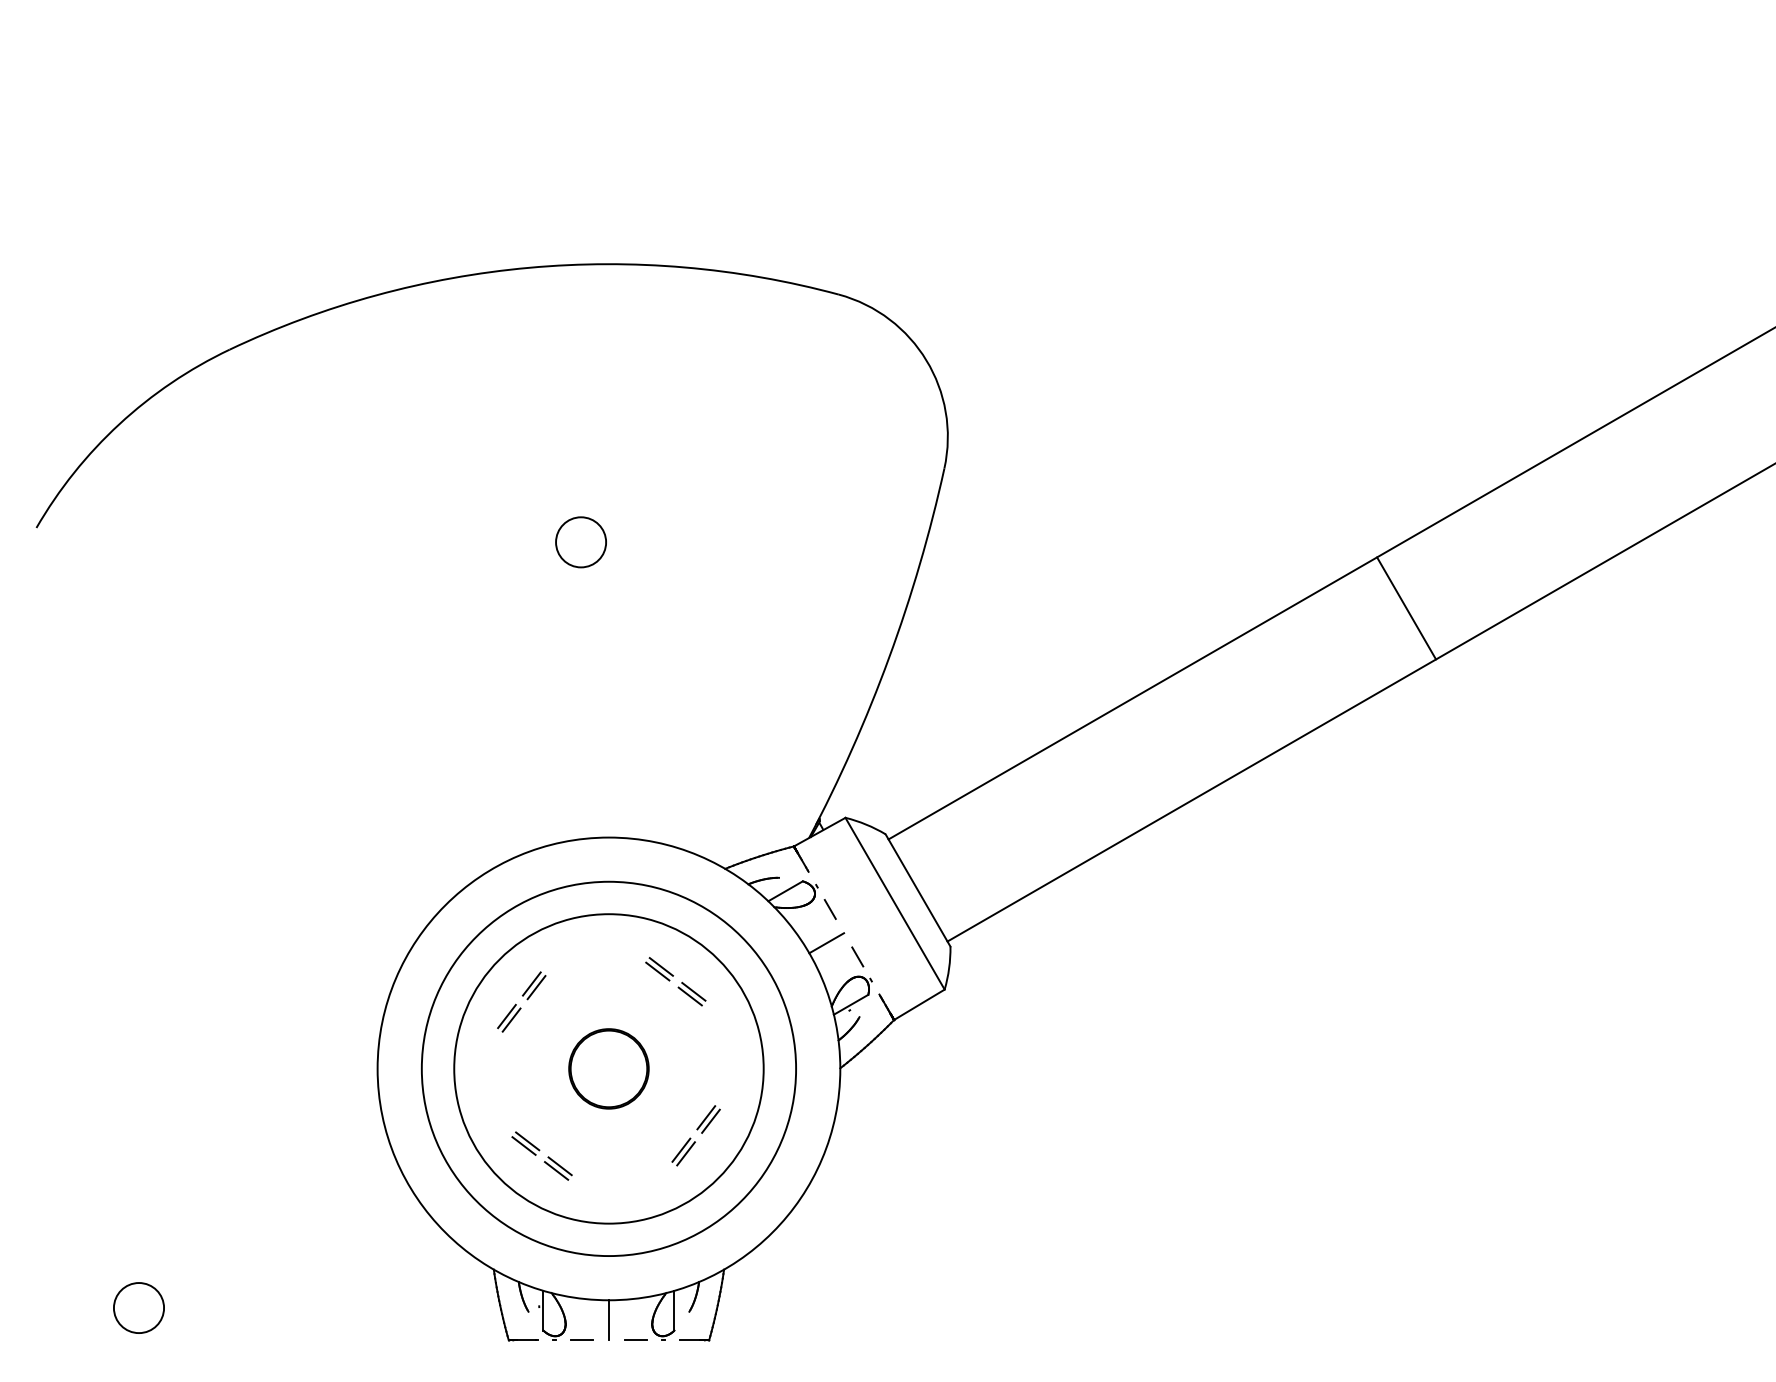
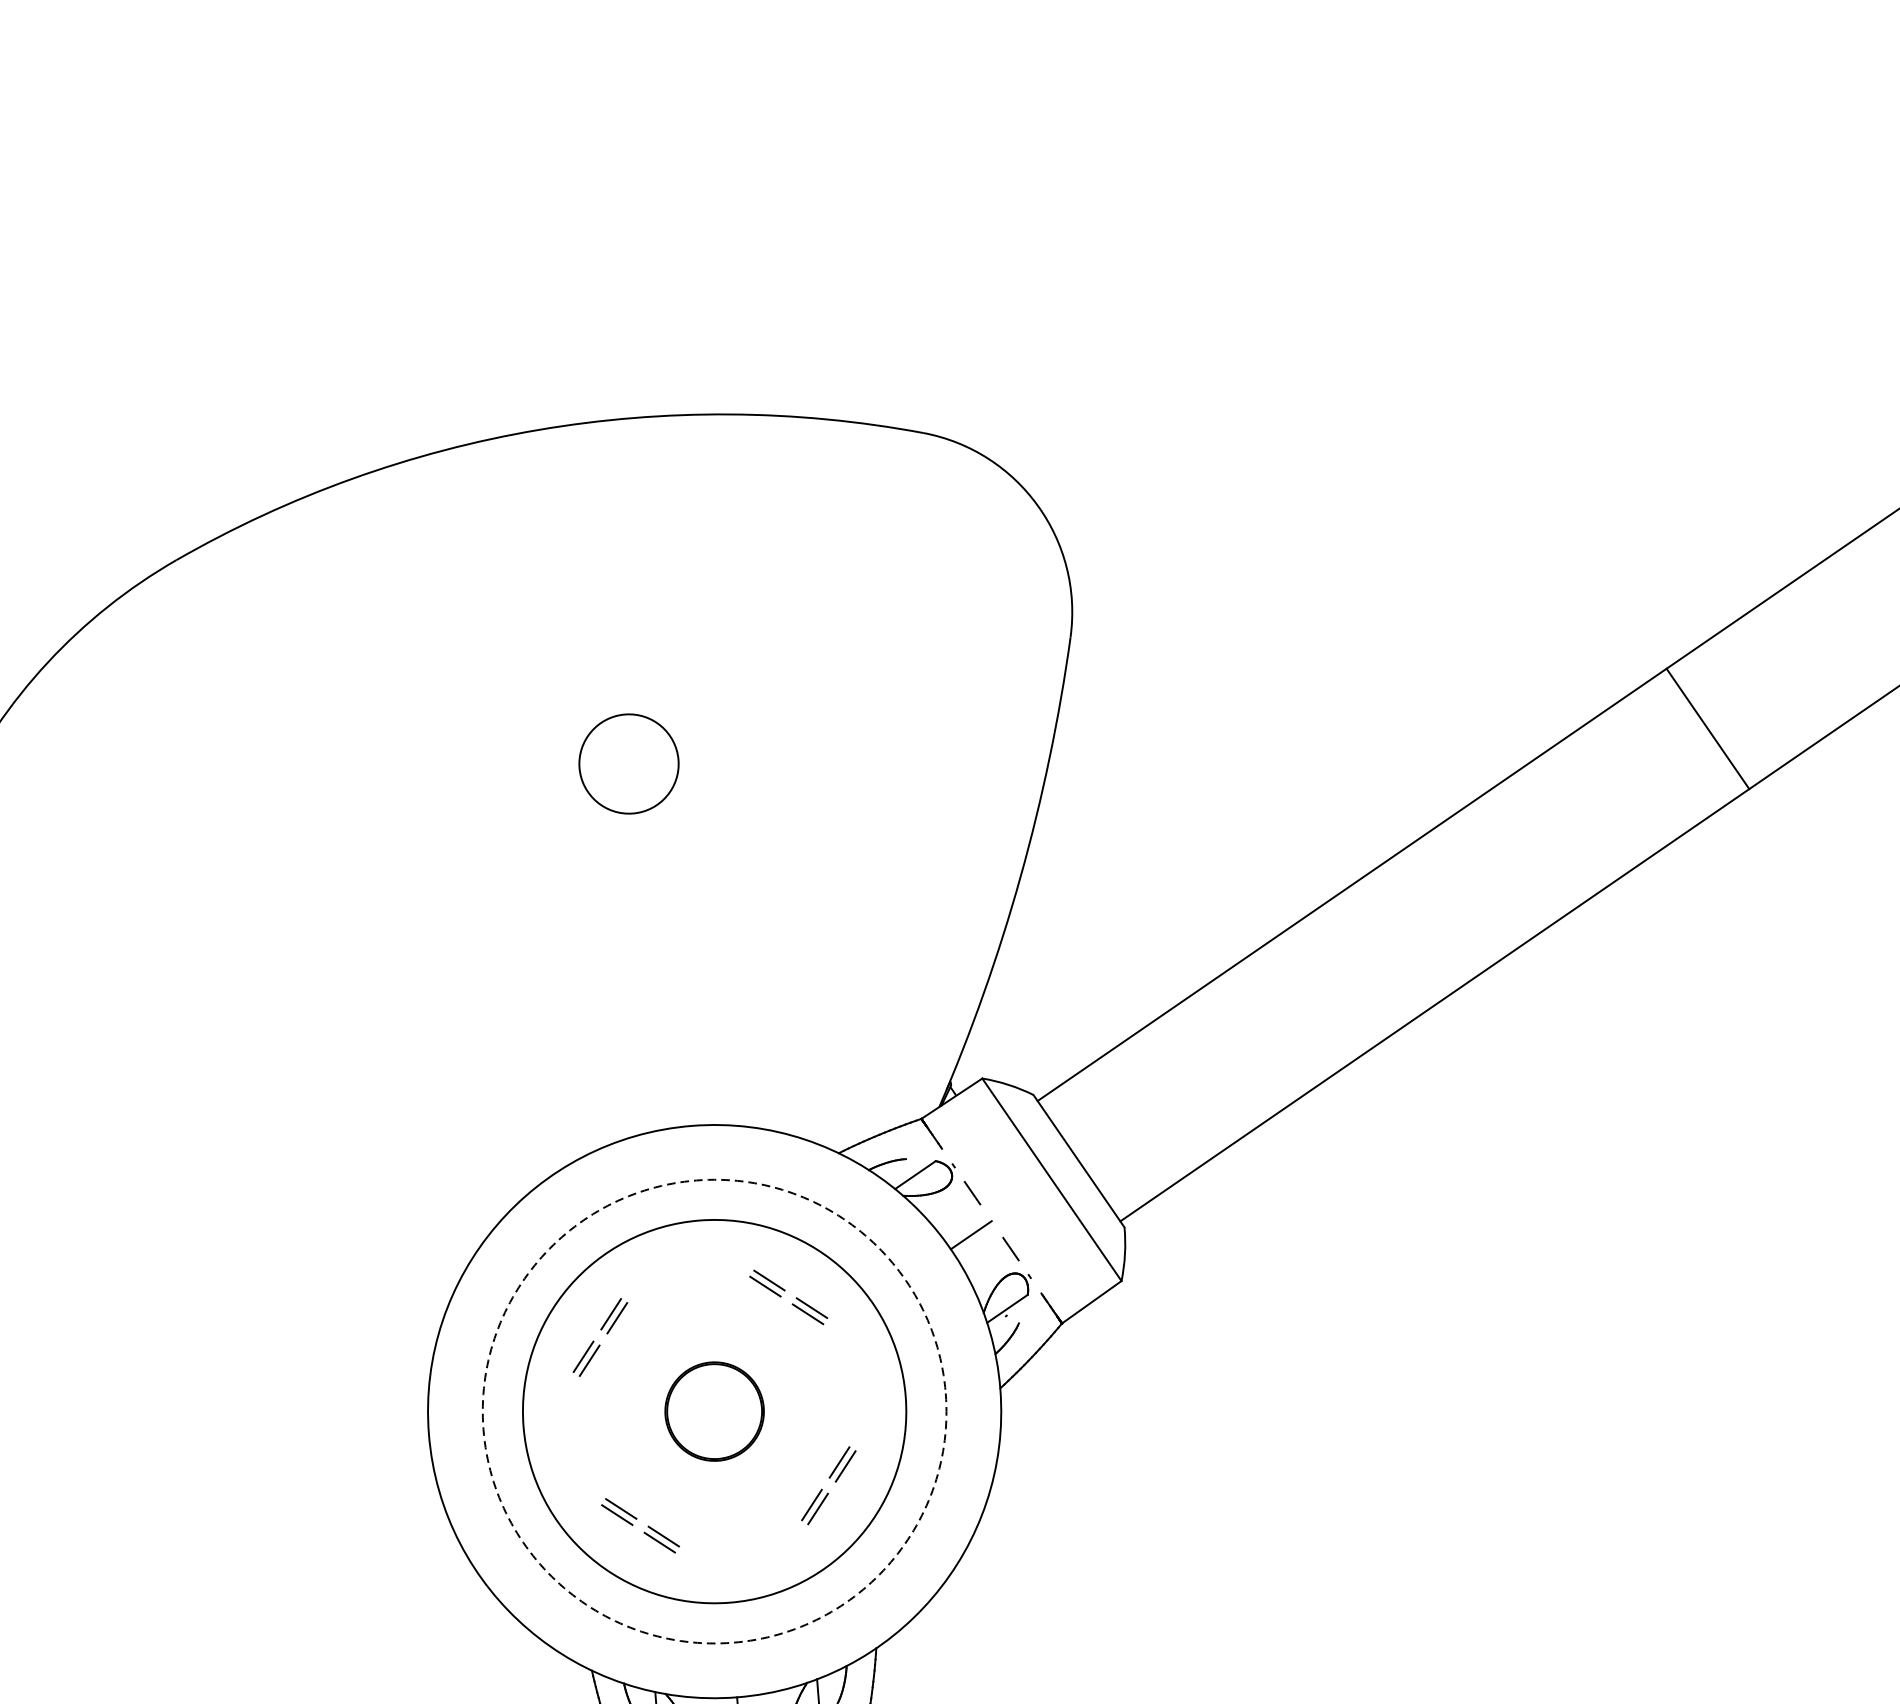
circle: (581, 542) -> (629, 764), size x1.6
line: (1406, 608) -> (1707, 729), moved
circle: (608, 1068) -> (714, 1411), solid -> dashed

